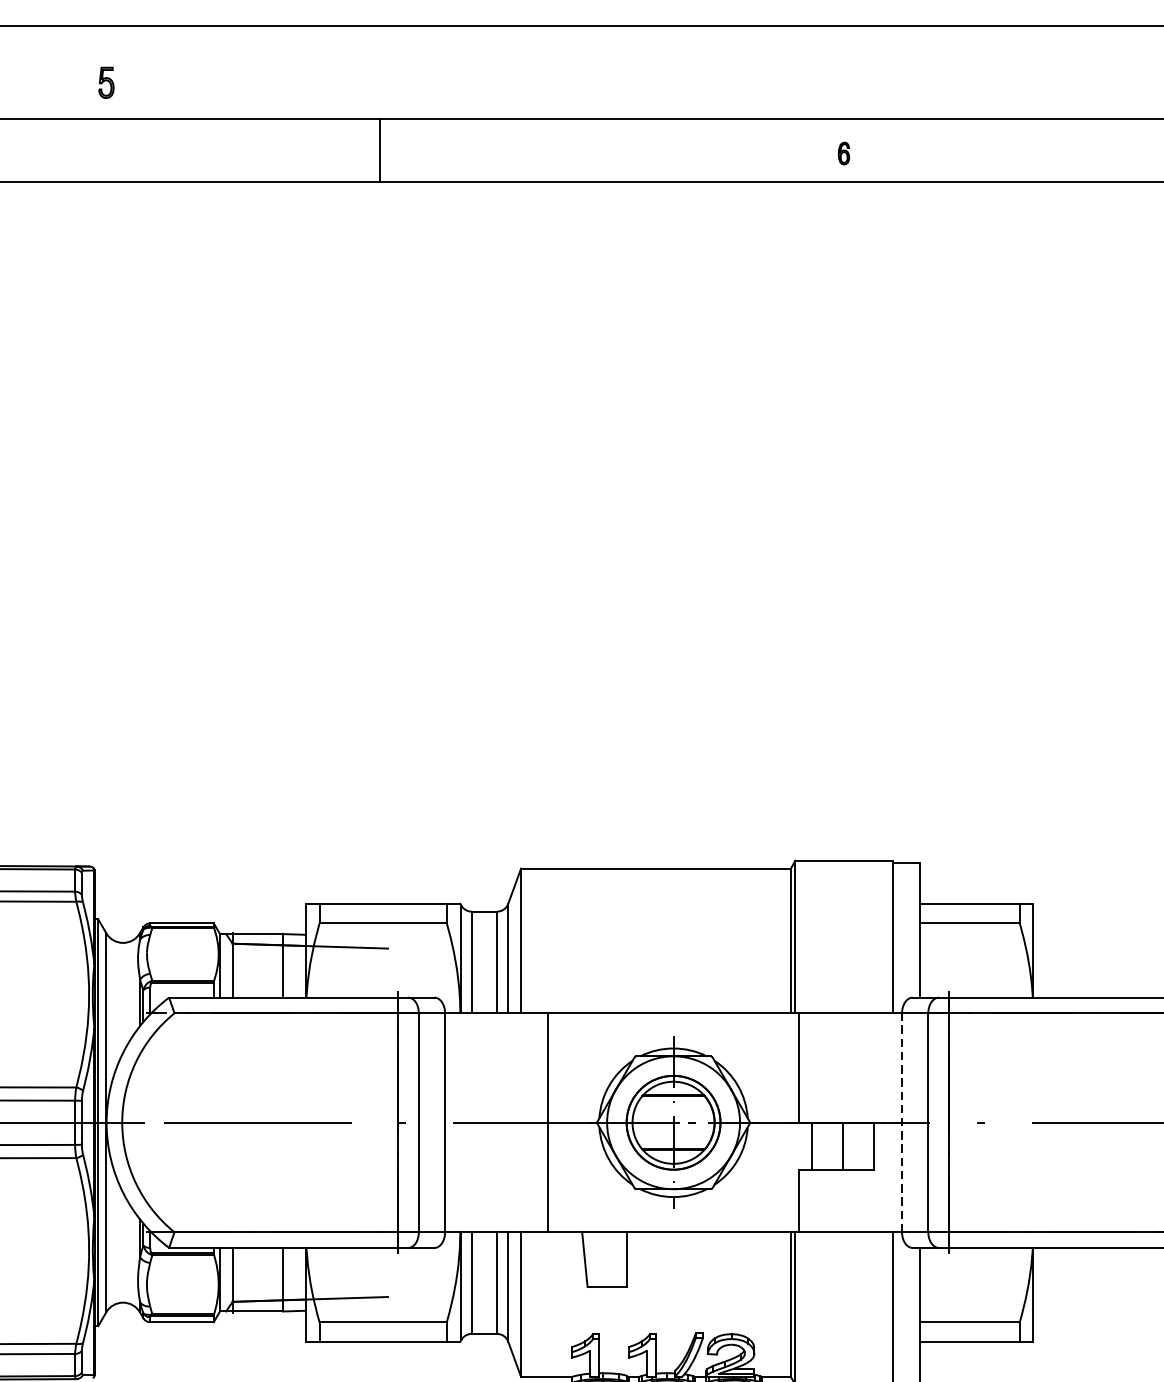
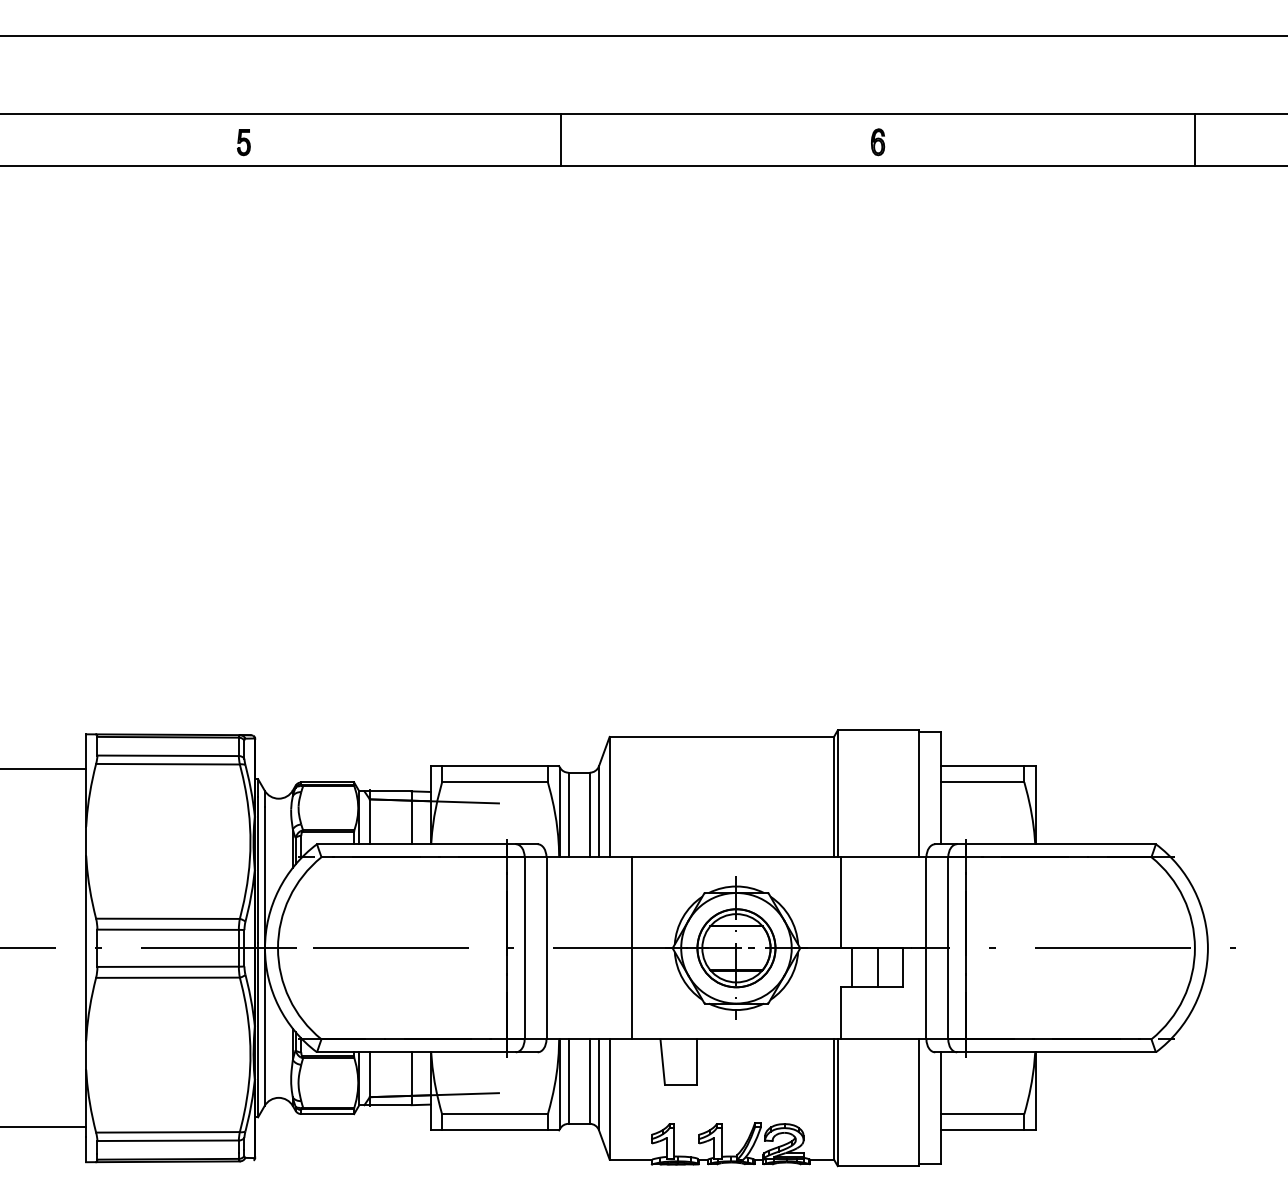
part: (105, 82) -> (243, 142), moved
line: (380, 150) -> (560, 139), moved
part: (844, 153) -> (878, 142), size x1.43
line: (902, 1121) -> (926, 947), dashed -> solid

